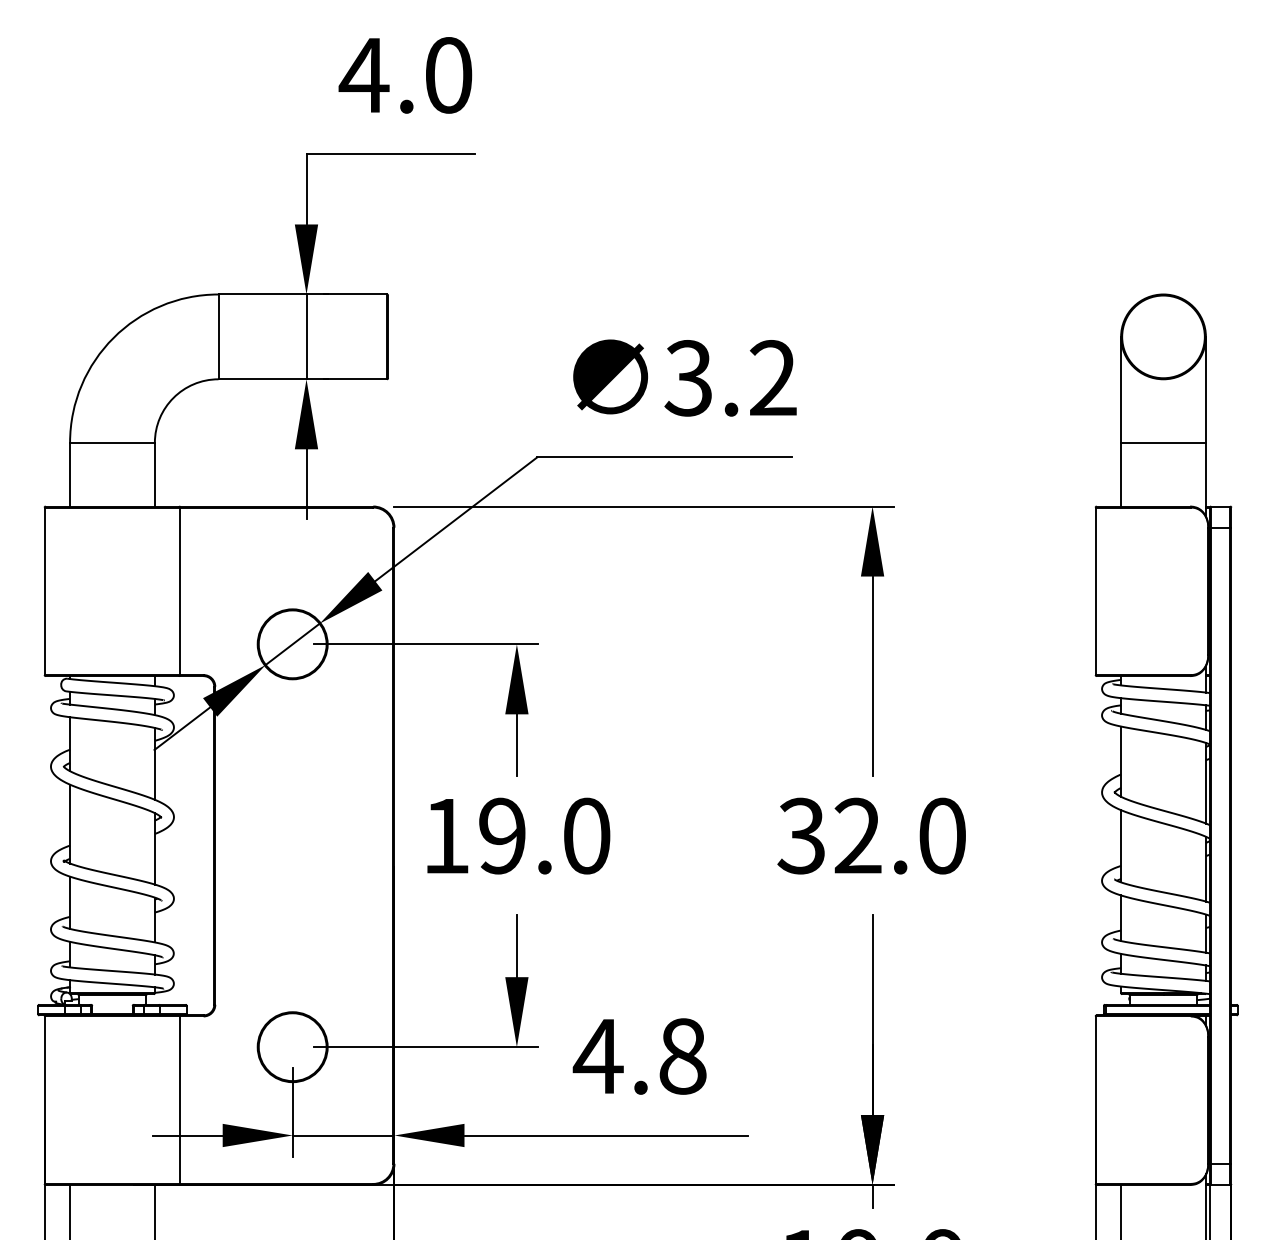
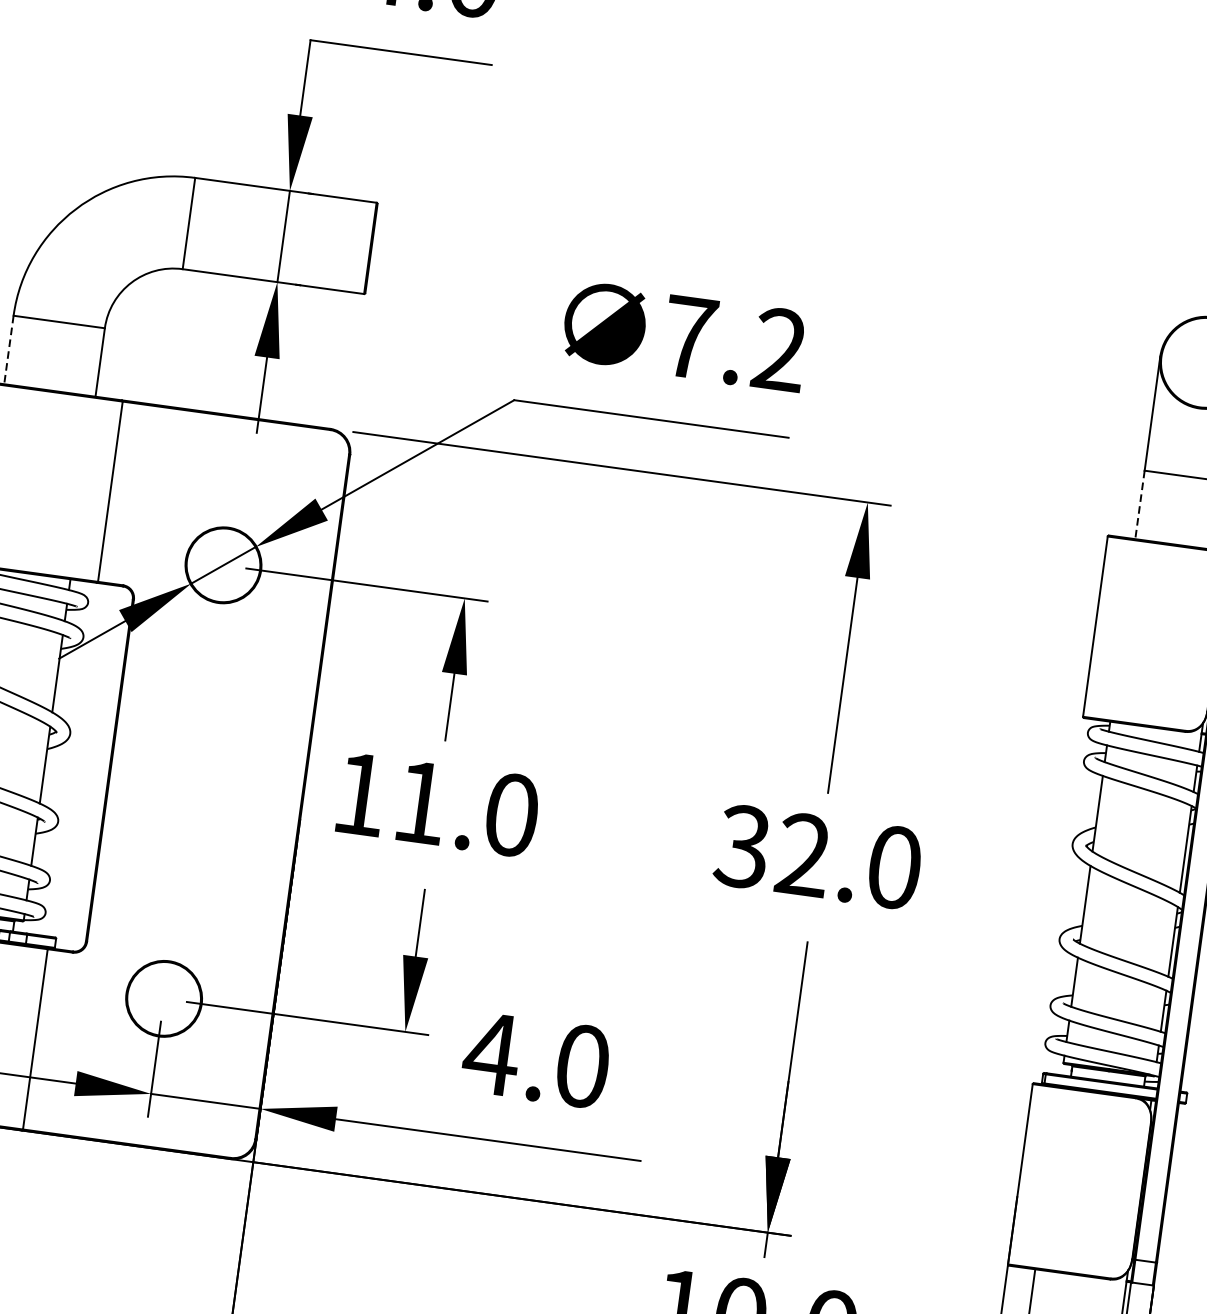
text: (688, 378) -> (688, 337), 3.2 -> 7.2
line: (70, 474) -> (9, 349), solid -> dashed
line: (1121, 474) -> (1140, 504), solid -> dashed
text: (502, 835) -> (421, 801), 19.0 -> 11.0
text: (682, 1056) -> (582, 1066), 4.8 -> 4.0

